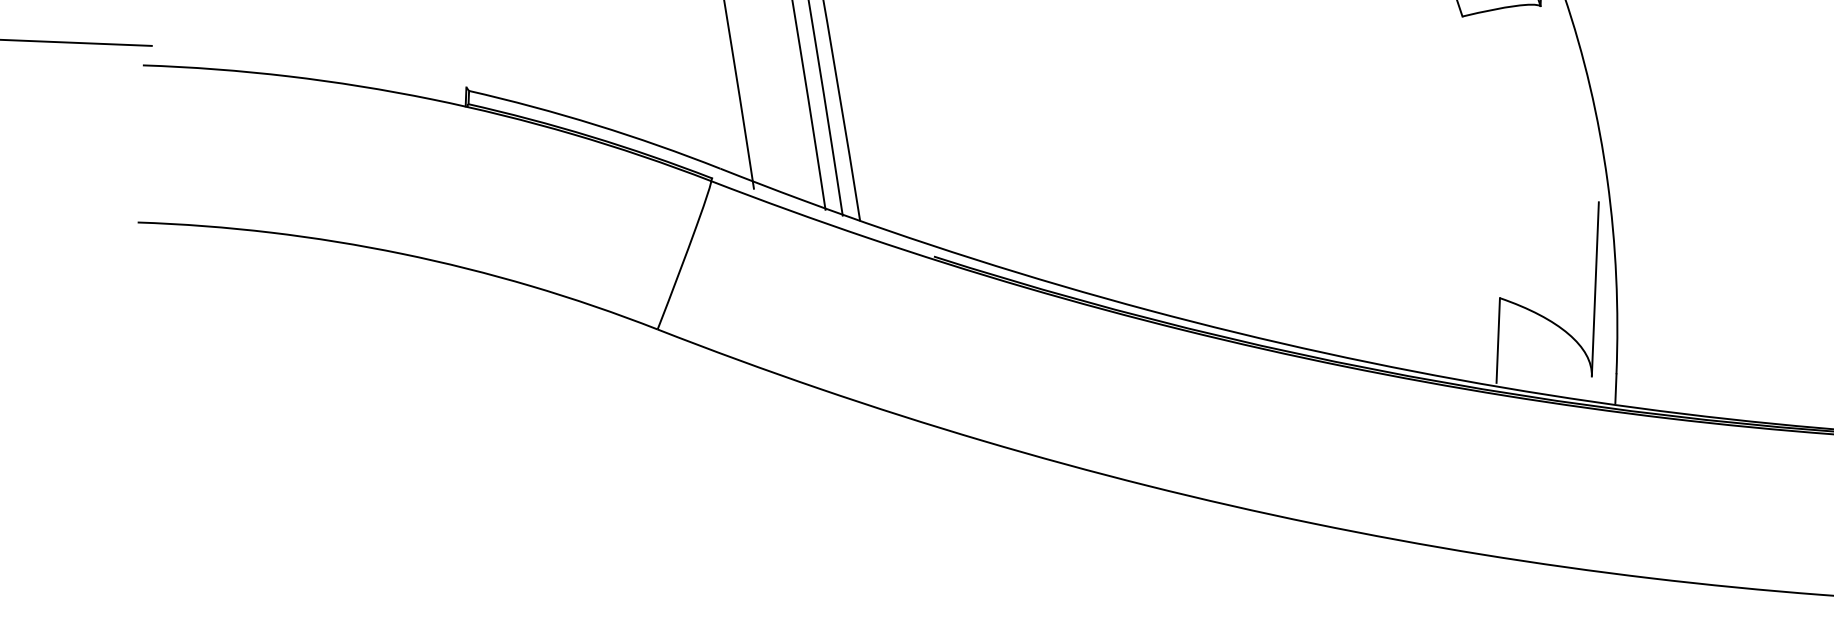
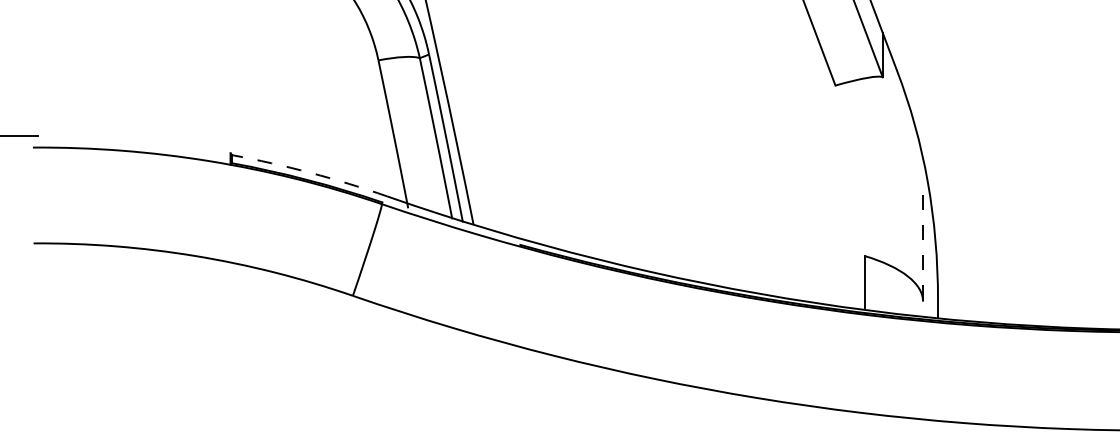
arc: (596, 124) -> (310, 172), solid -> dashed
line: (1596, 289) -> (923, 248), solid -> dashed

